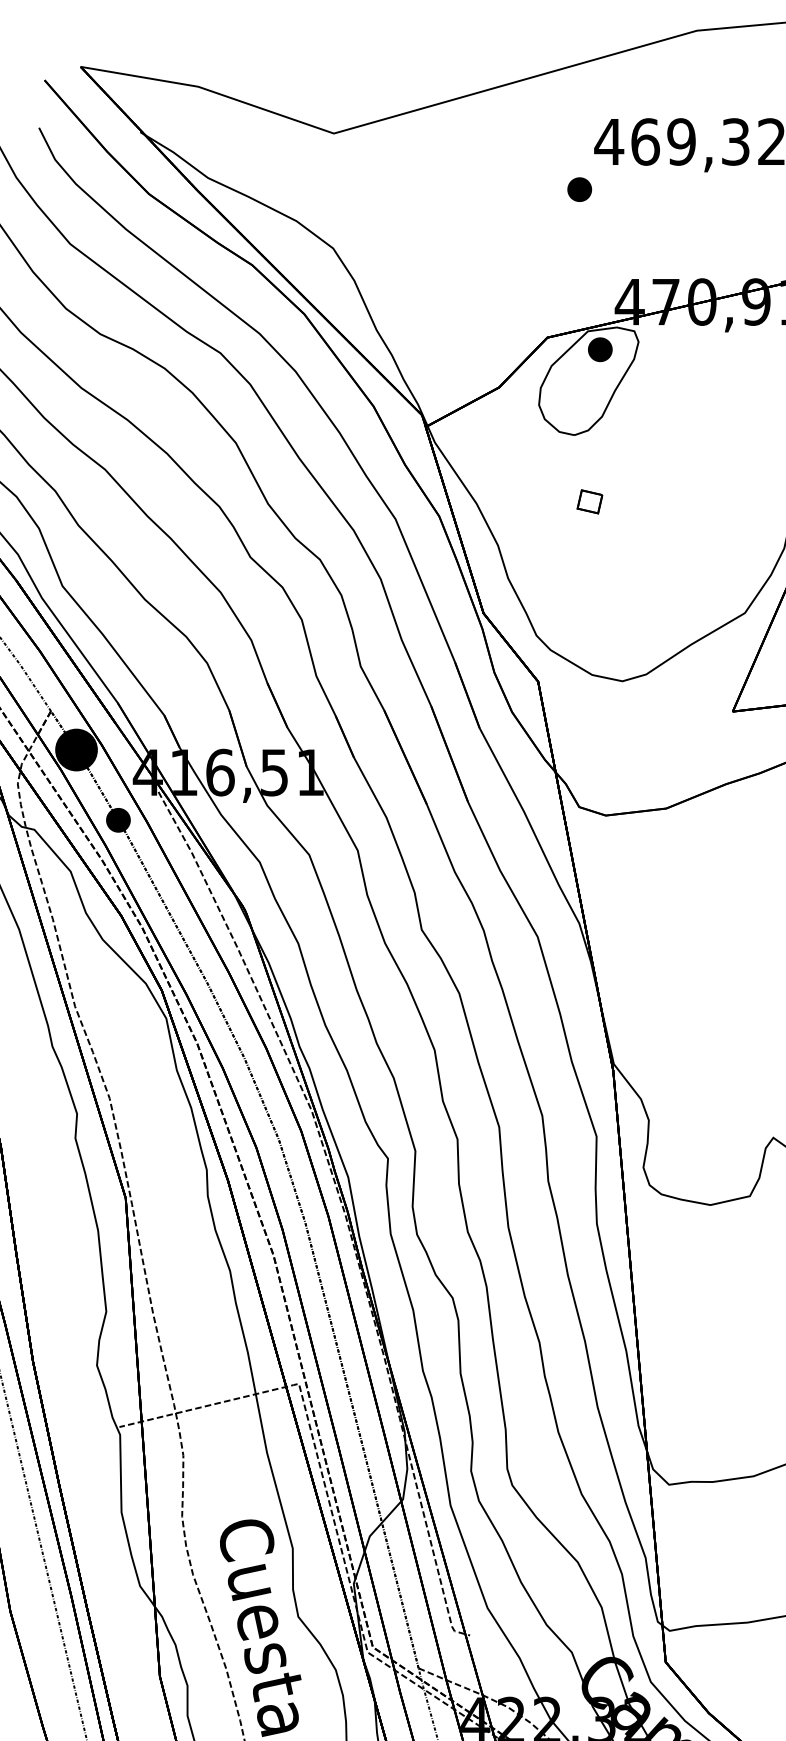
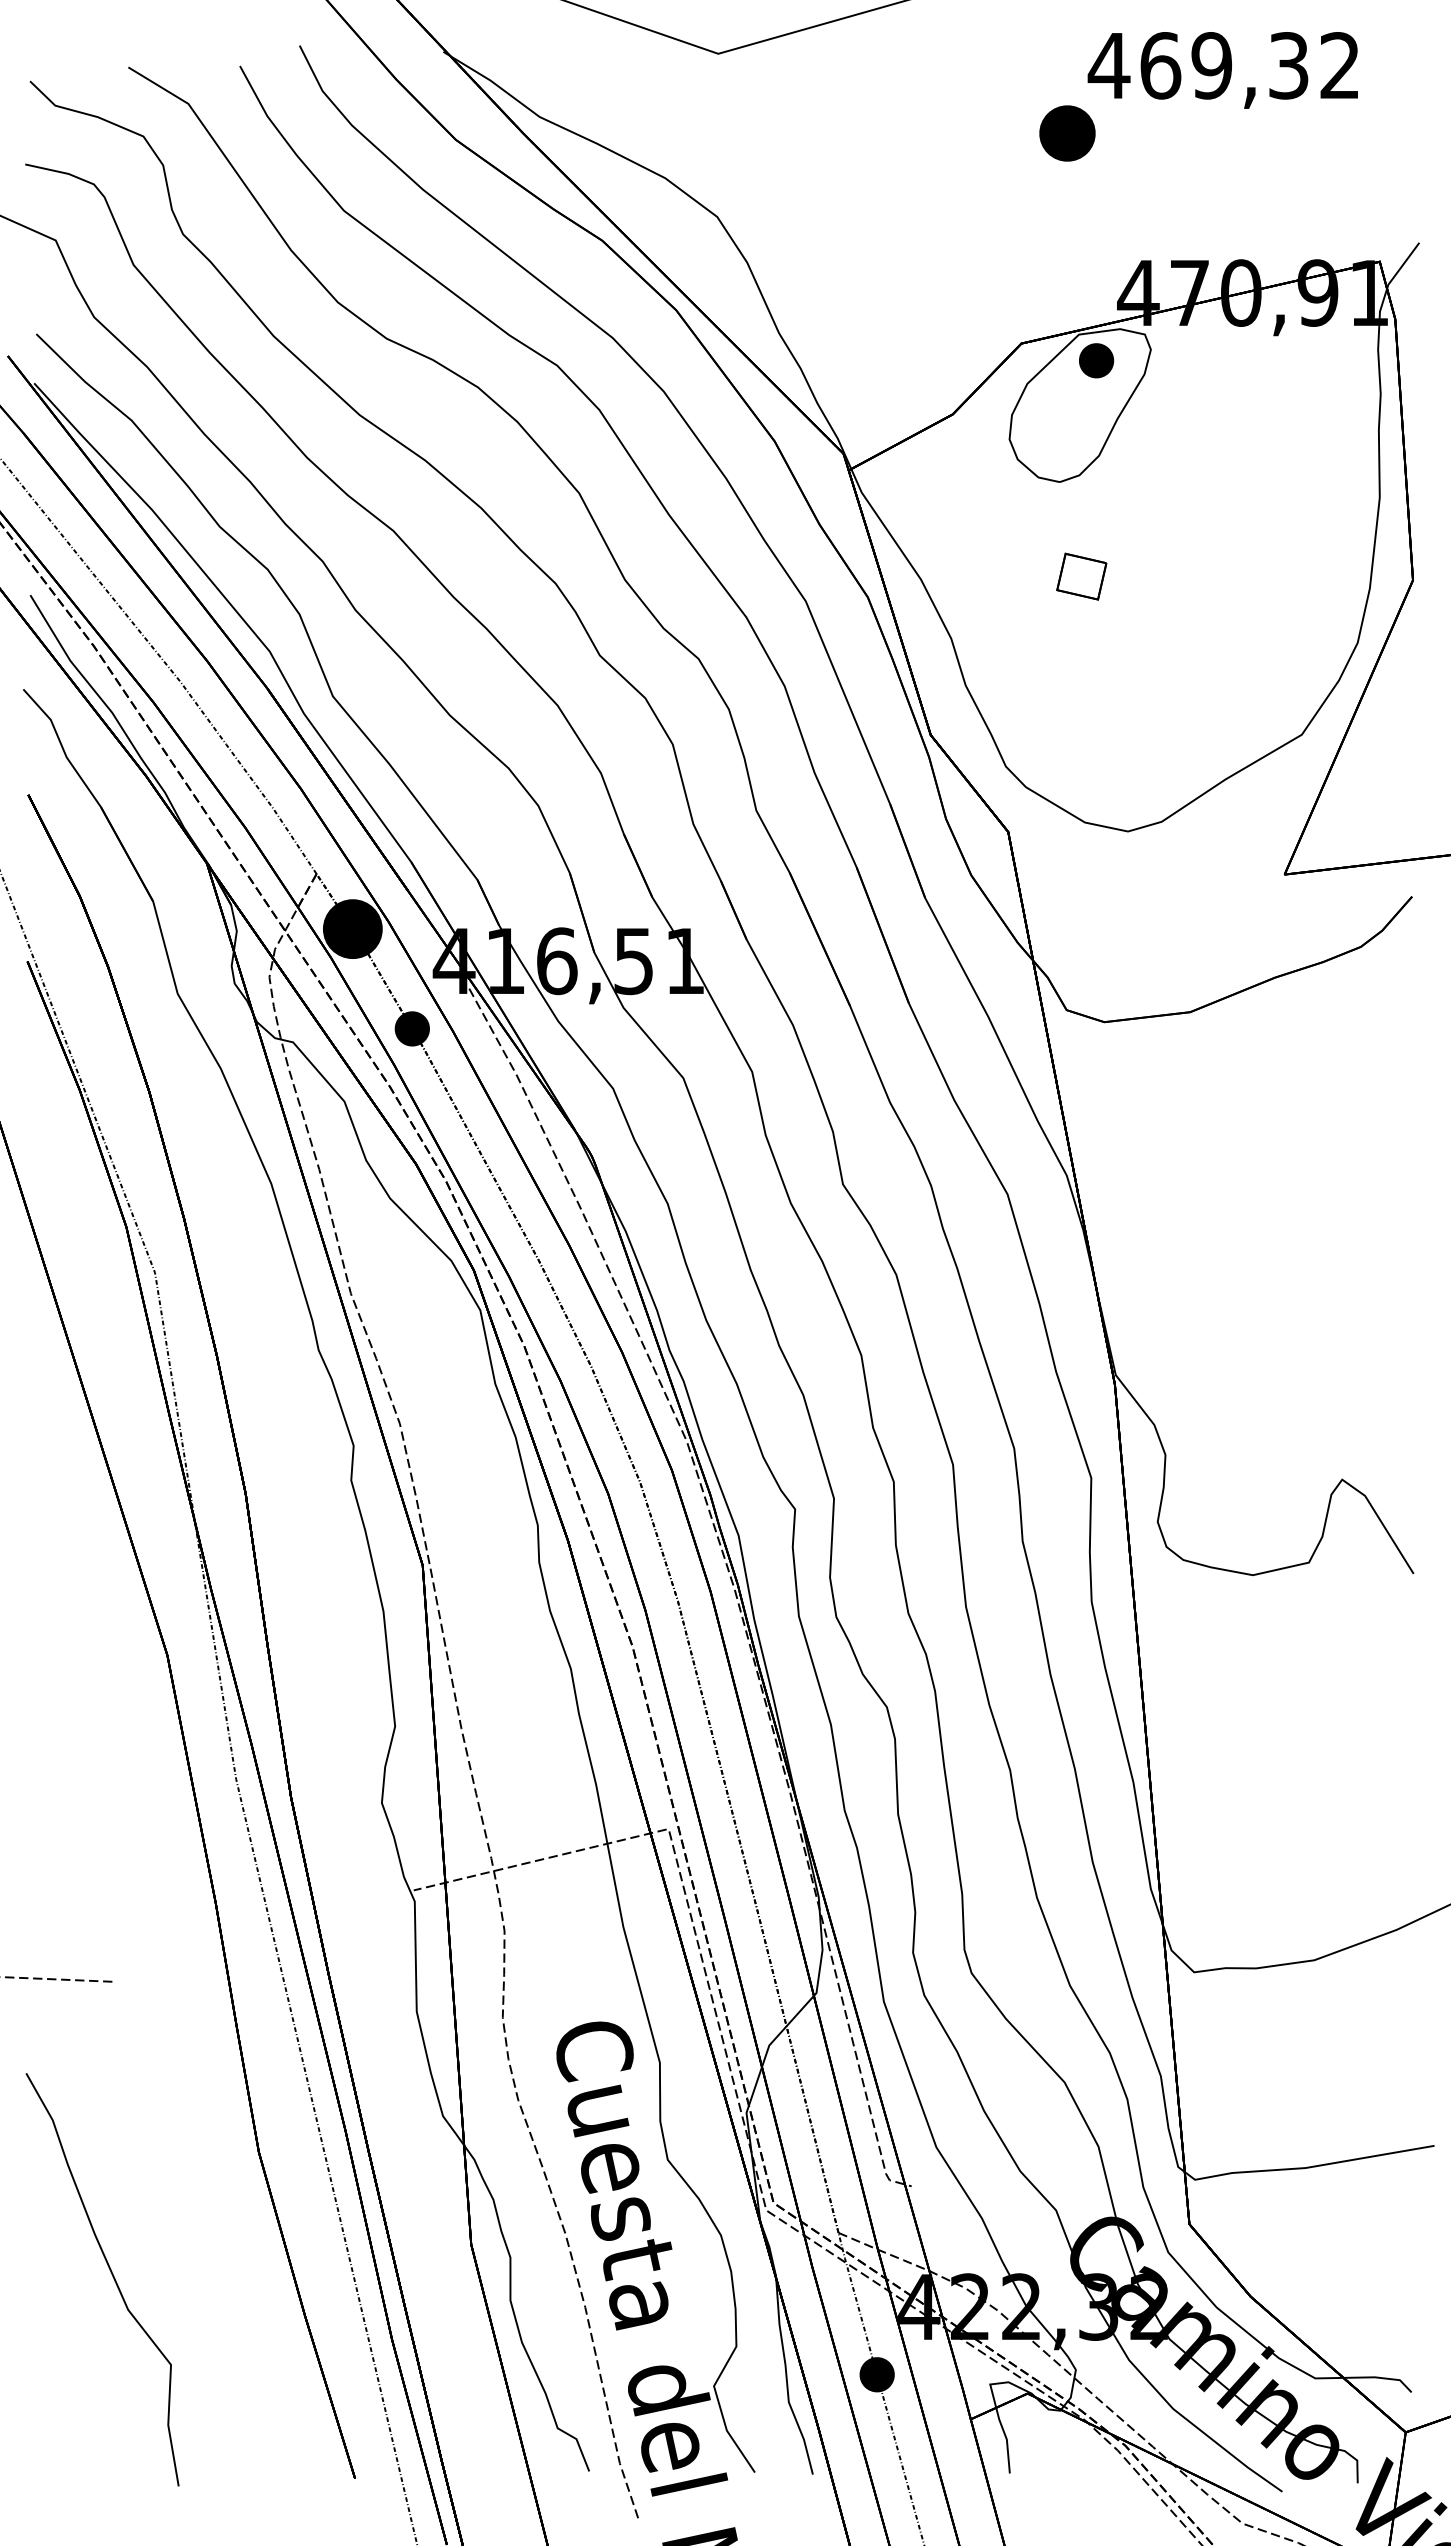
part: (579, 189) -> (1066, 133), size x1.6
part: (589, 501) -> (1081, 576), size x1.4

